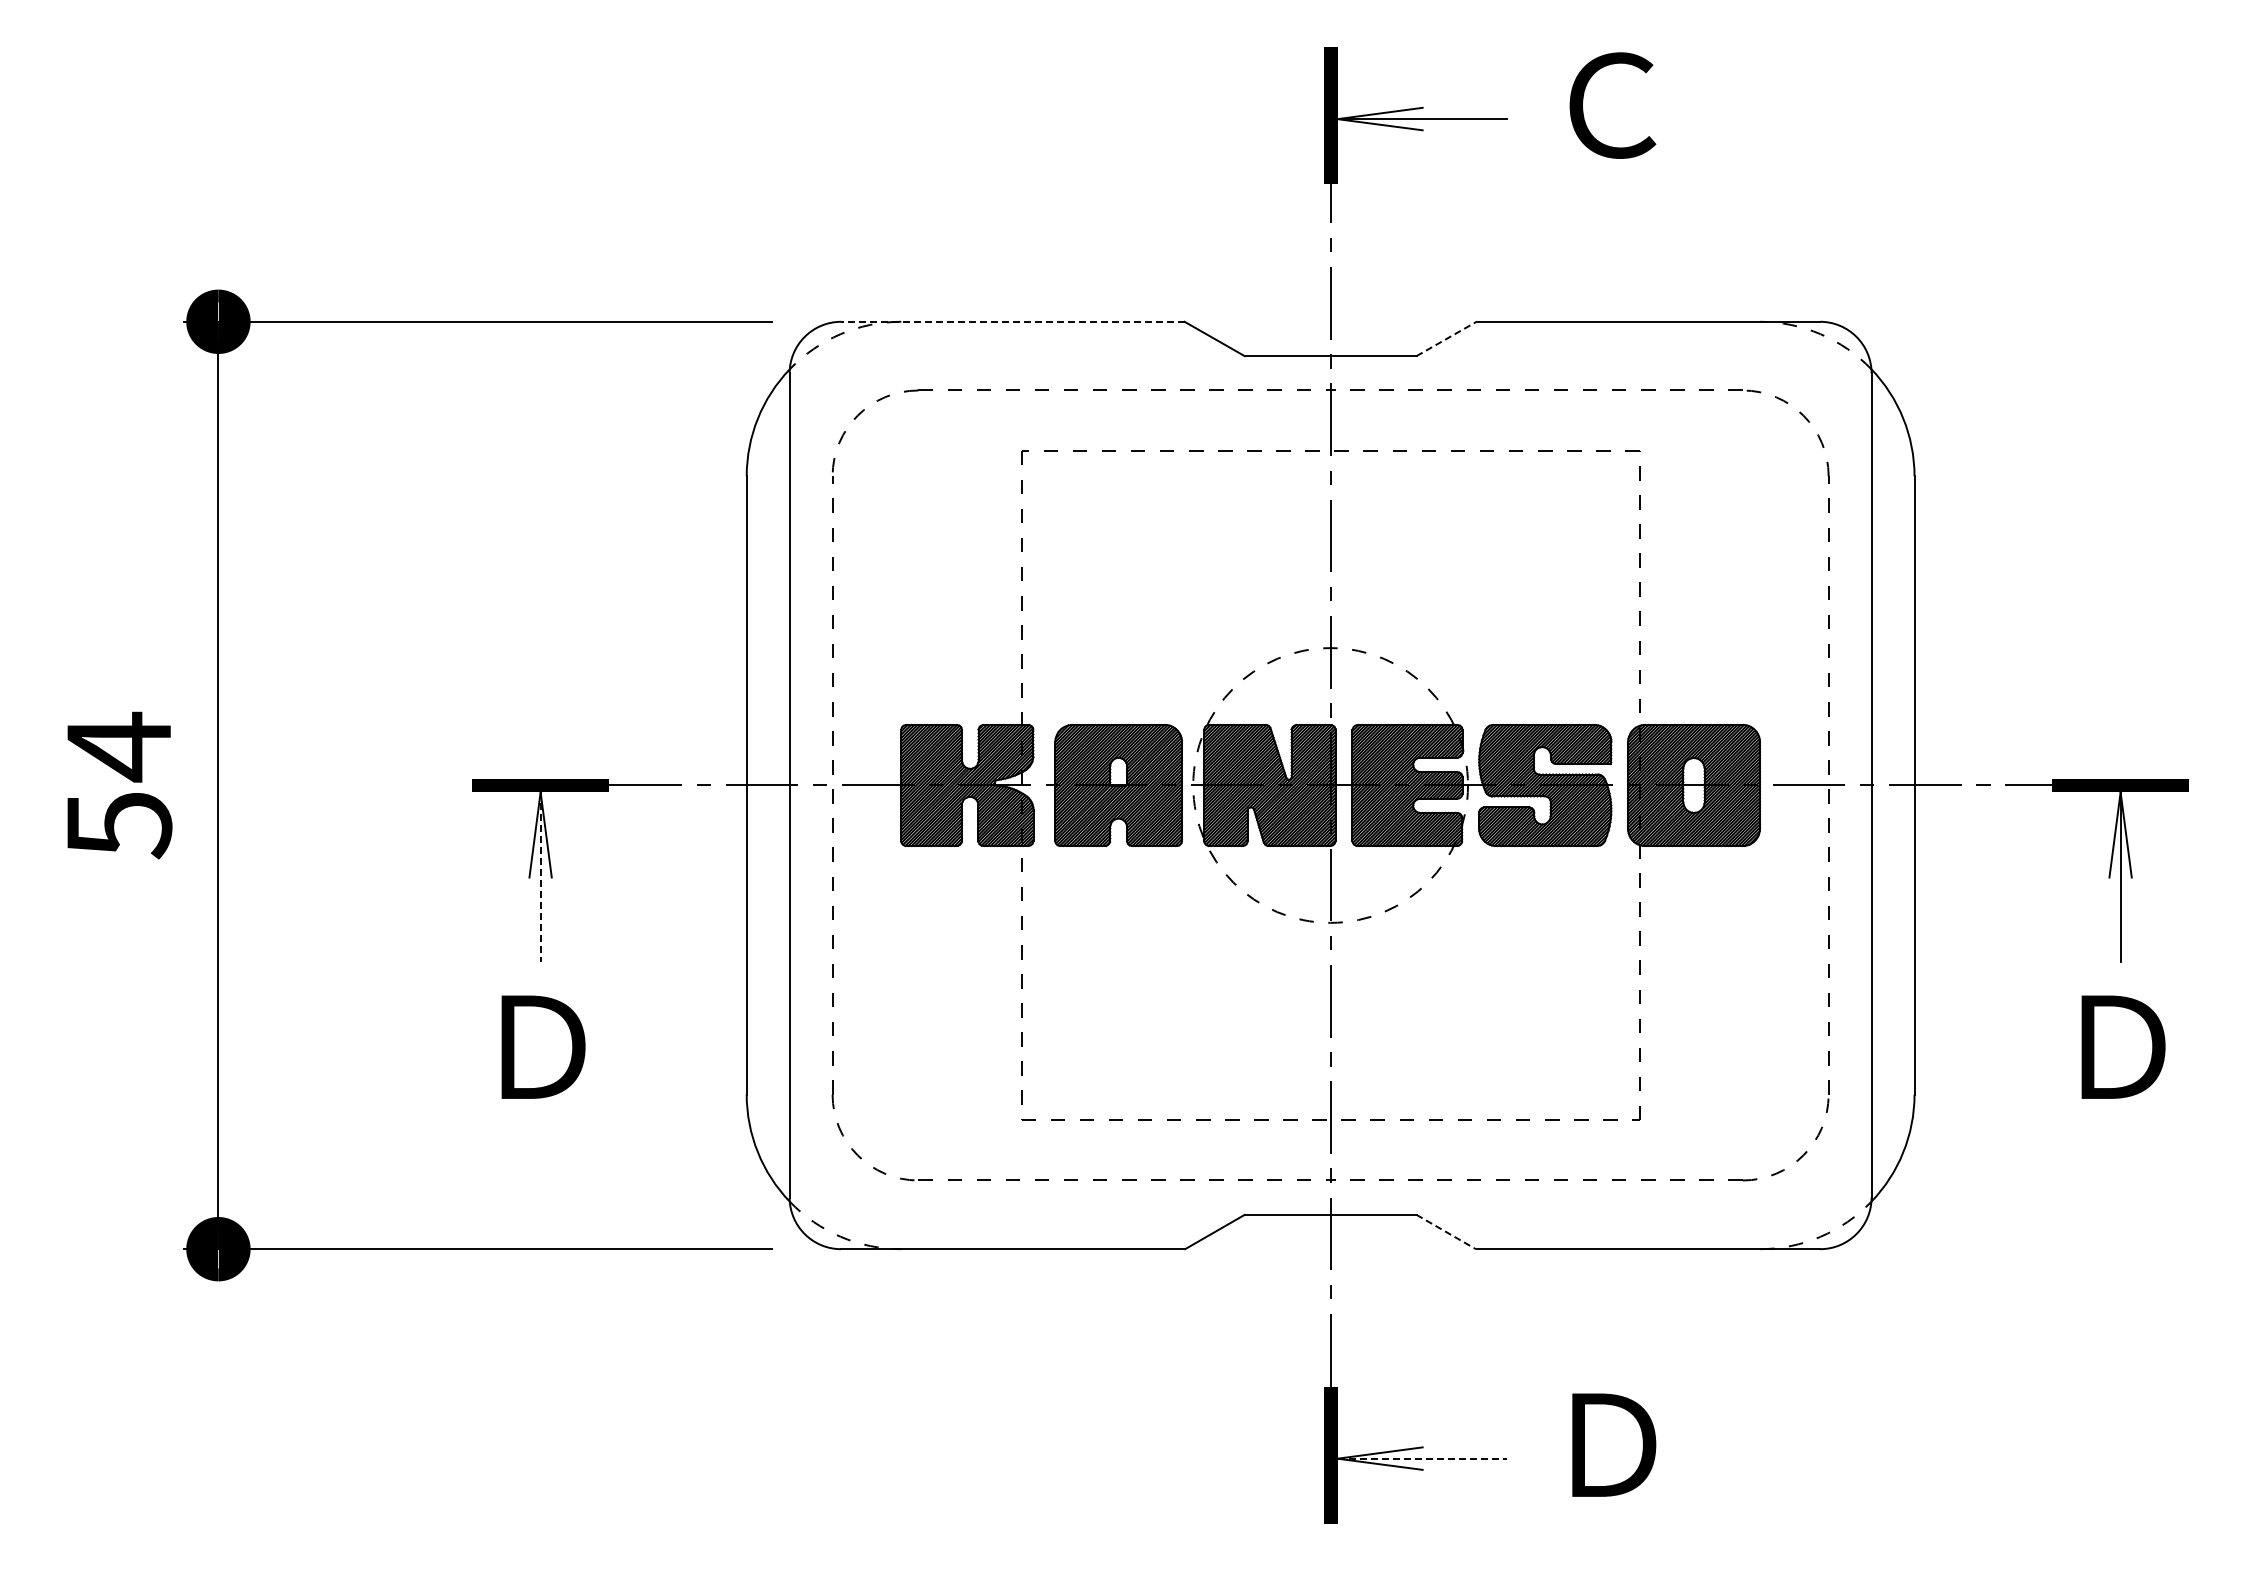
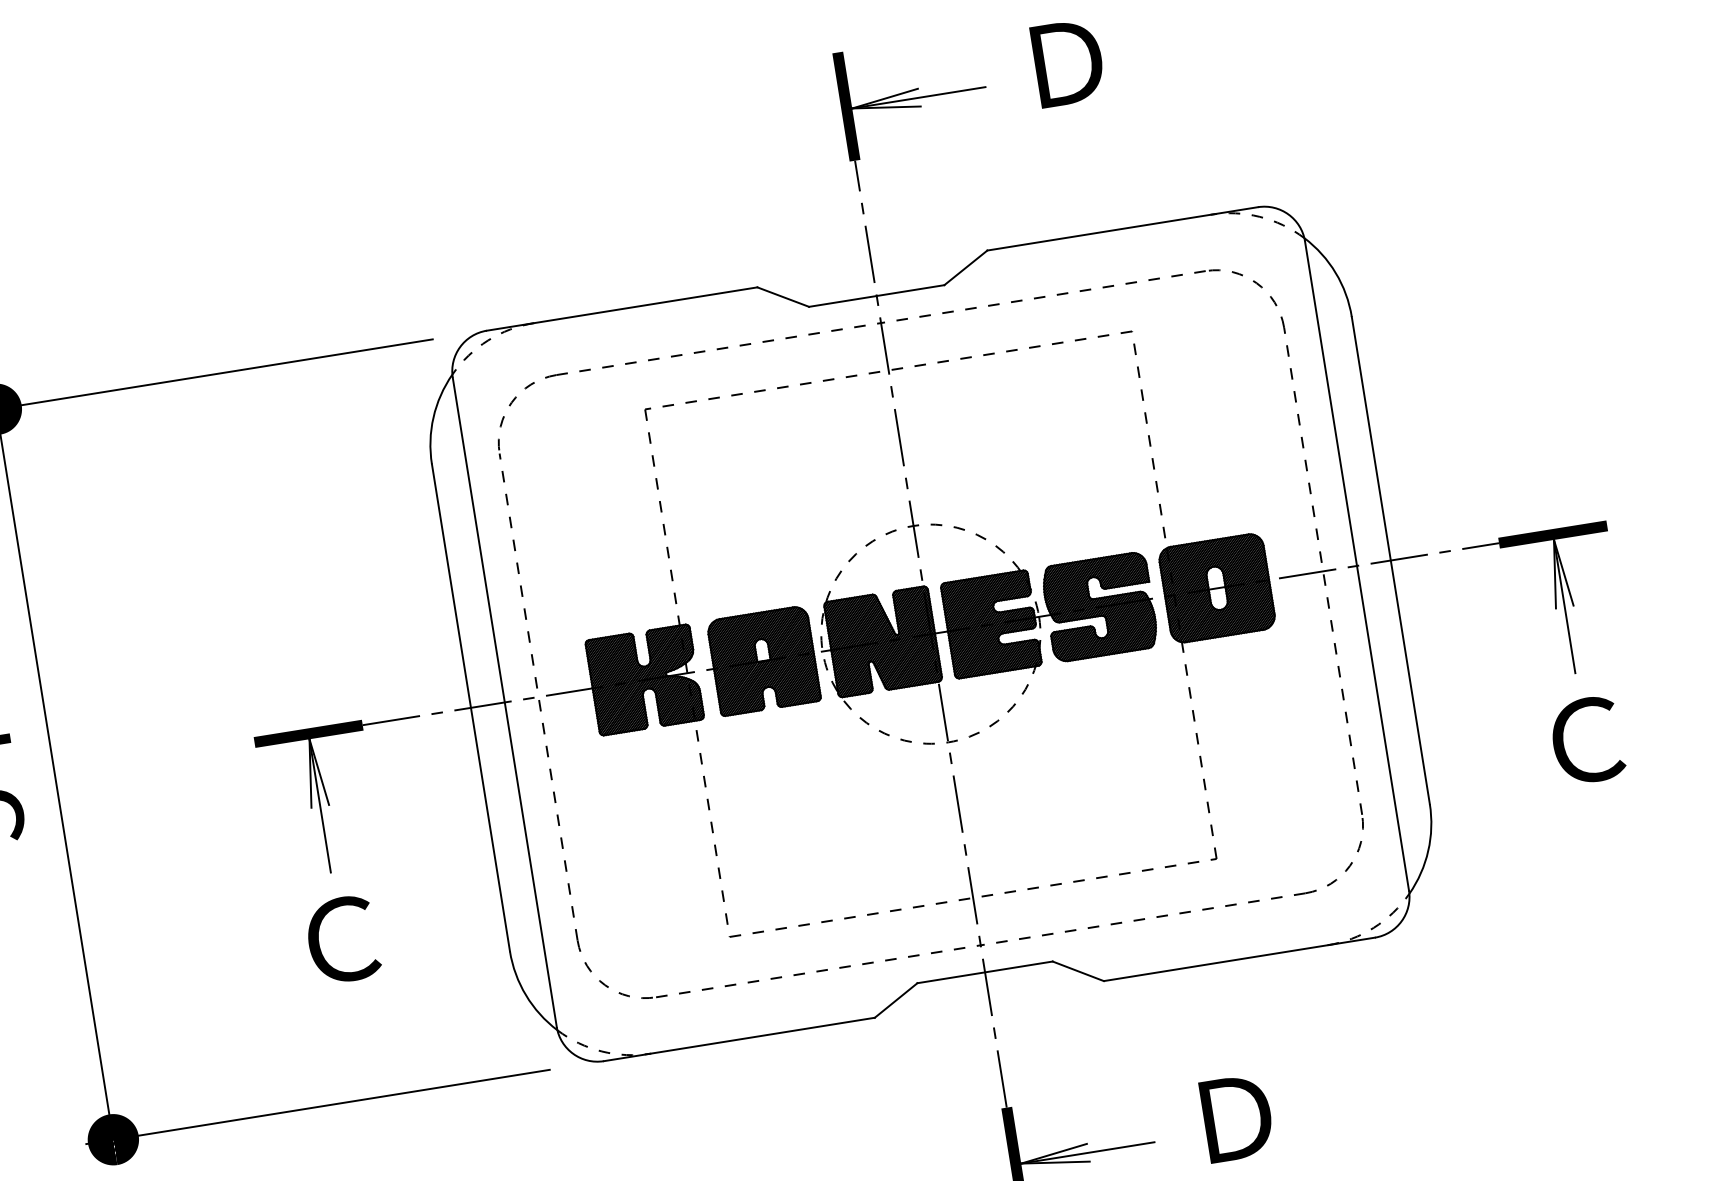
text: (1612, 105) -> (1067, 63), Ｃ -> Ｄ
line: (1012, 321) -> (621, 308), dashed -> solid
line: (1446, 338) -> (965, 267), dashed -> solid
line: (540, 876) -> (320, 805), dashed -> solid
text: (542, 1047) -> (343, 939), Ｄ -> Ｃ
text: (2122, 1047) -> (1587, 740), Ｄ -> Ｃ
line: (1446, 1232) -> (1078, 971), dashed -> solid
line: (1422, 1458) -> (1088, 1152), dashed -> solid

